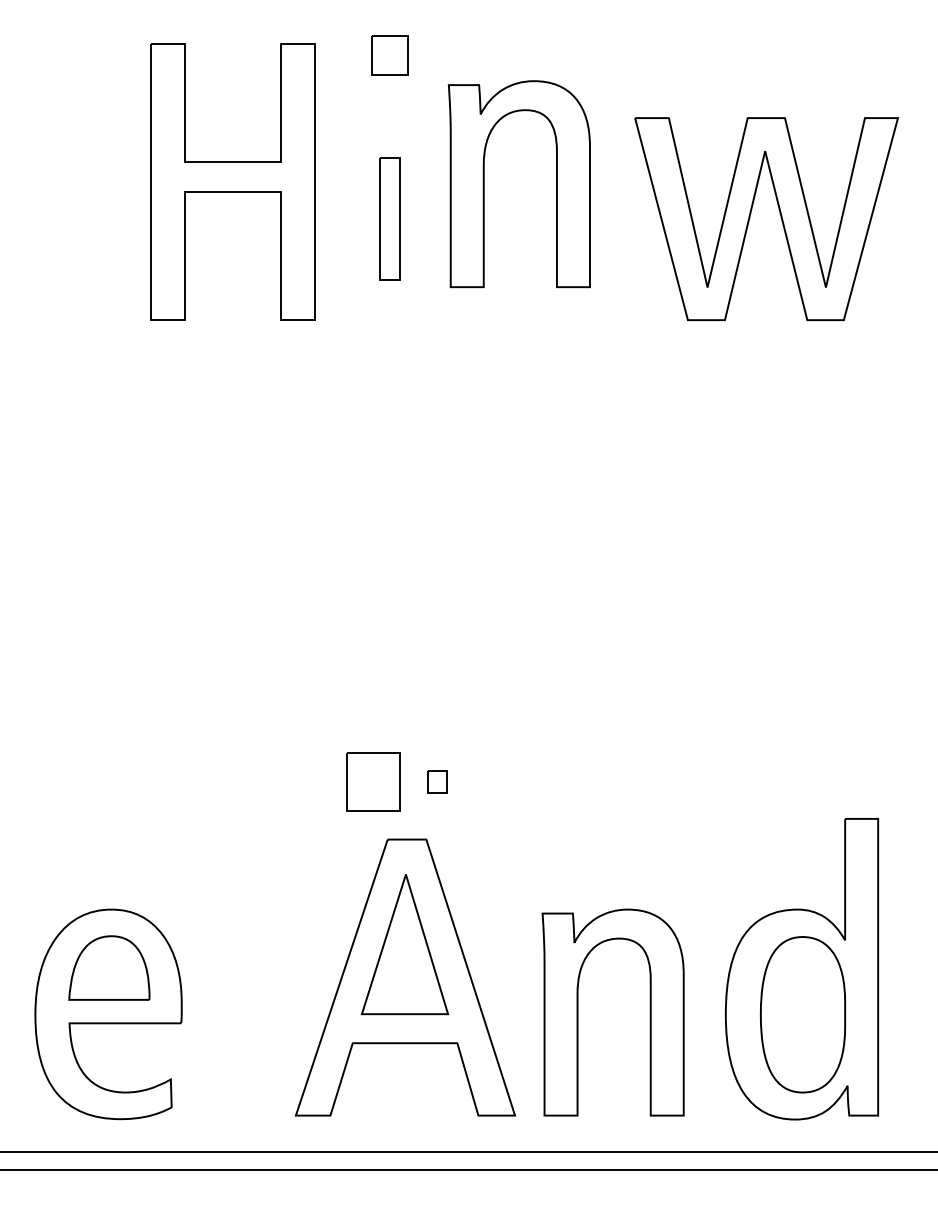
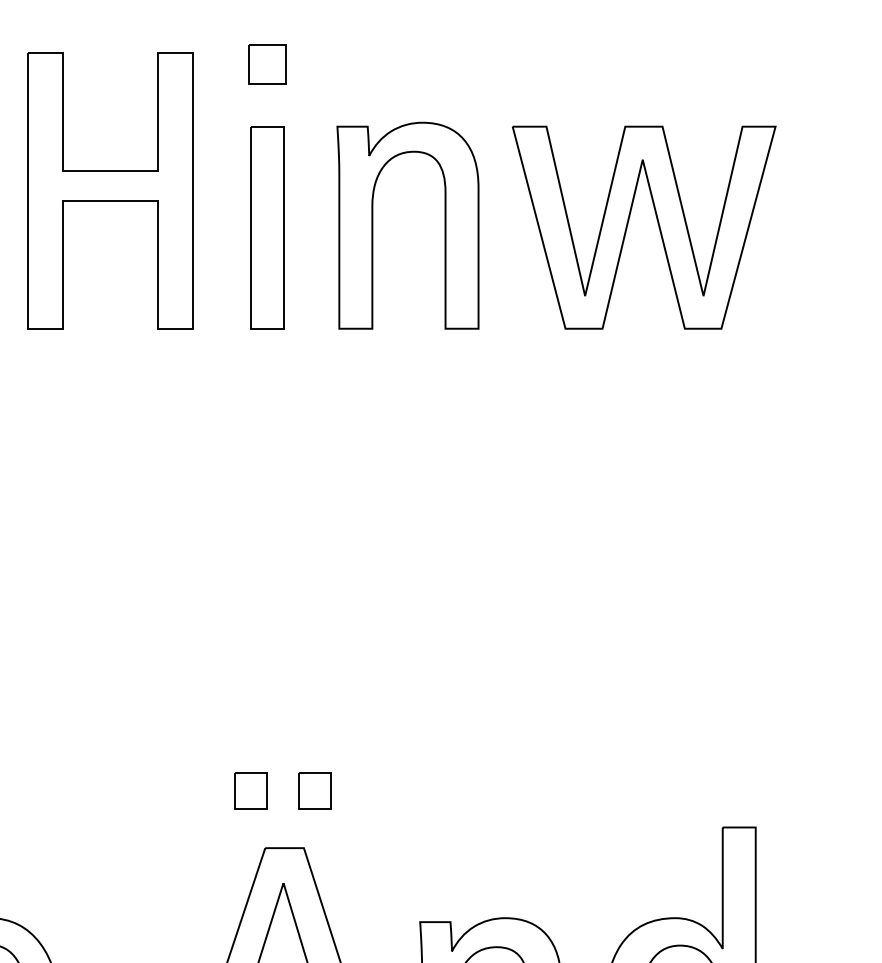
part: (484, 184) -> (373, 226), moved
part: (389, 218) -> (267, 227), size x1.67
part: (373, 781) -> (251, 790), size x0.62
part: (437, 781) -> (315, 790), size x1.67

